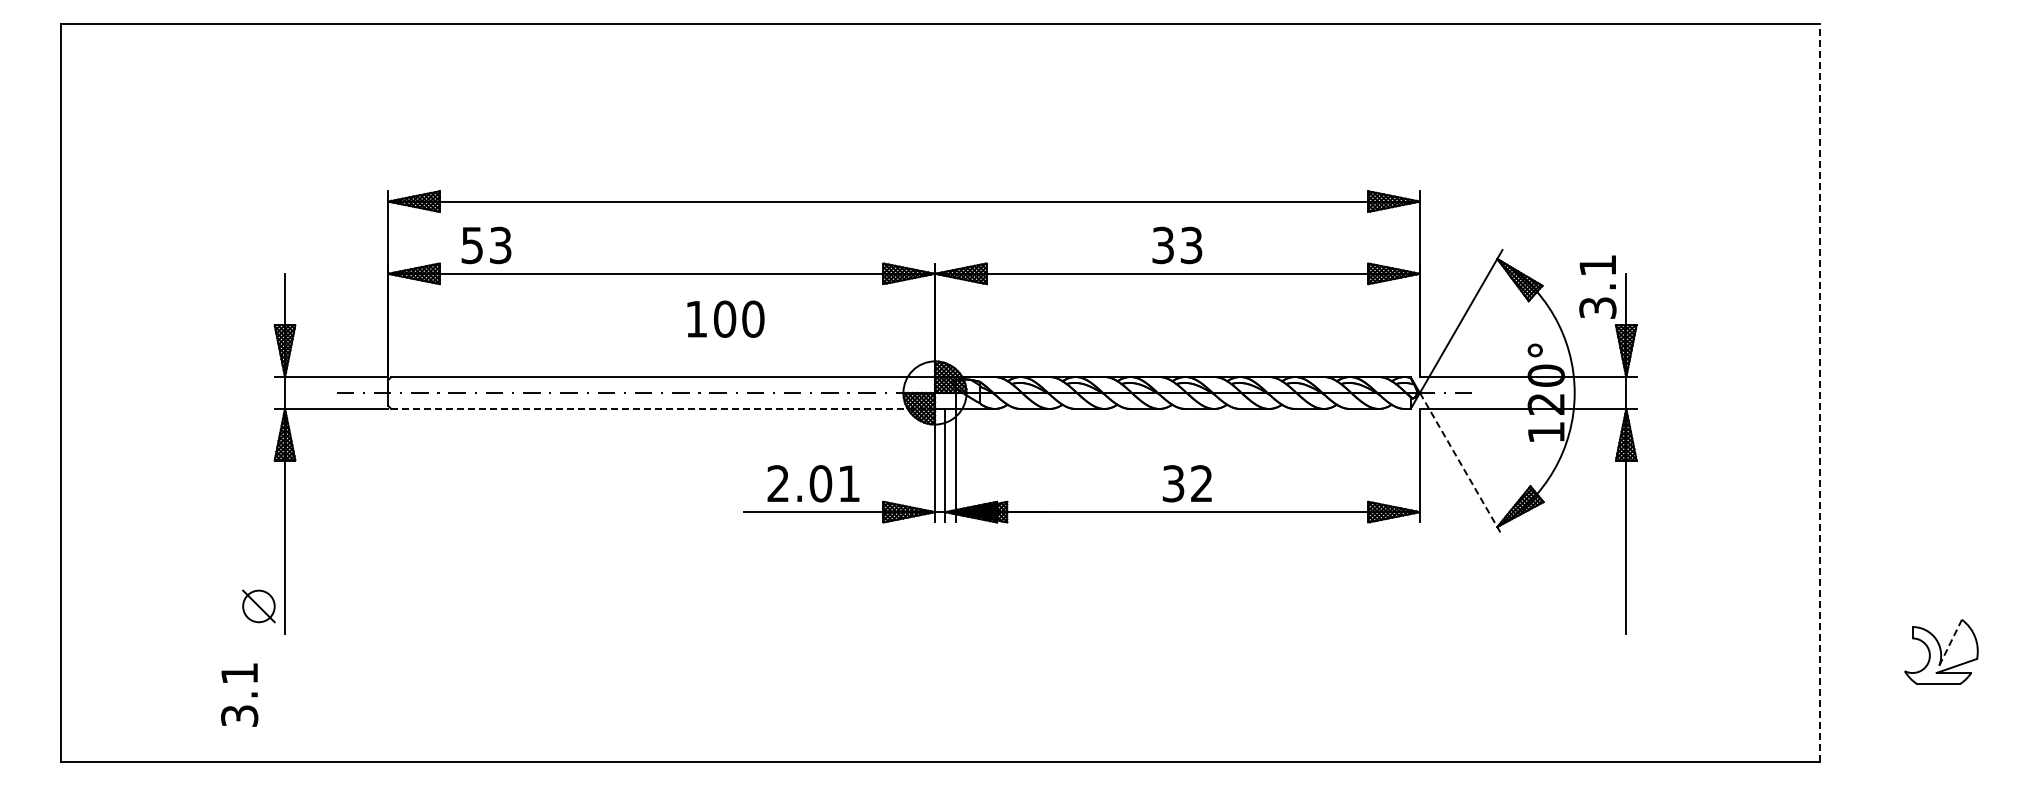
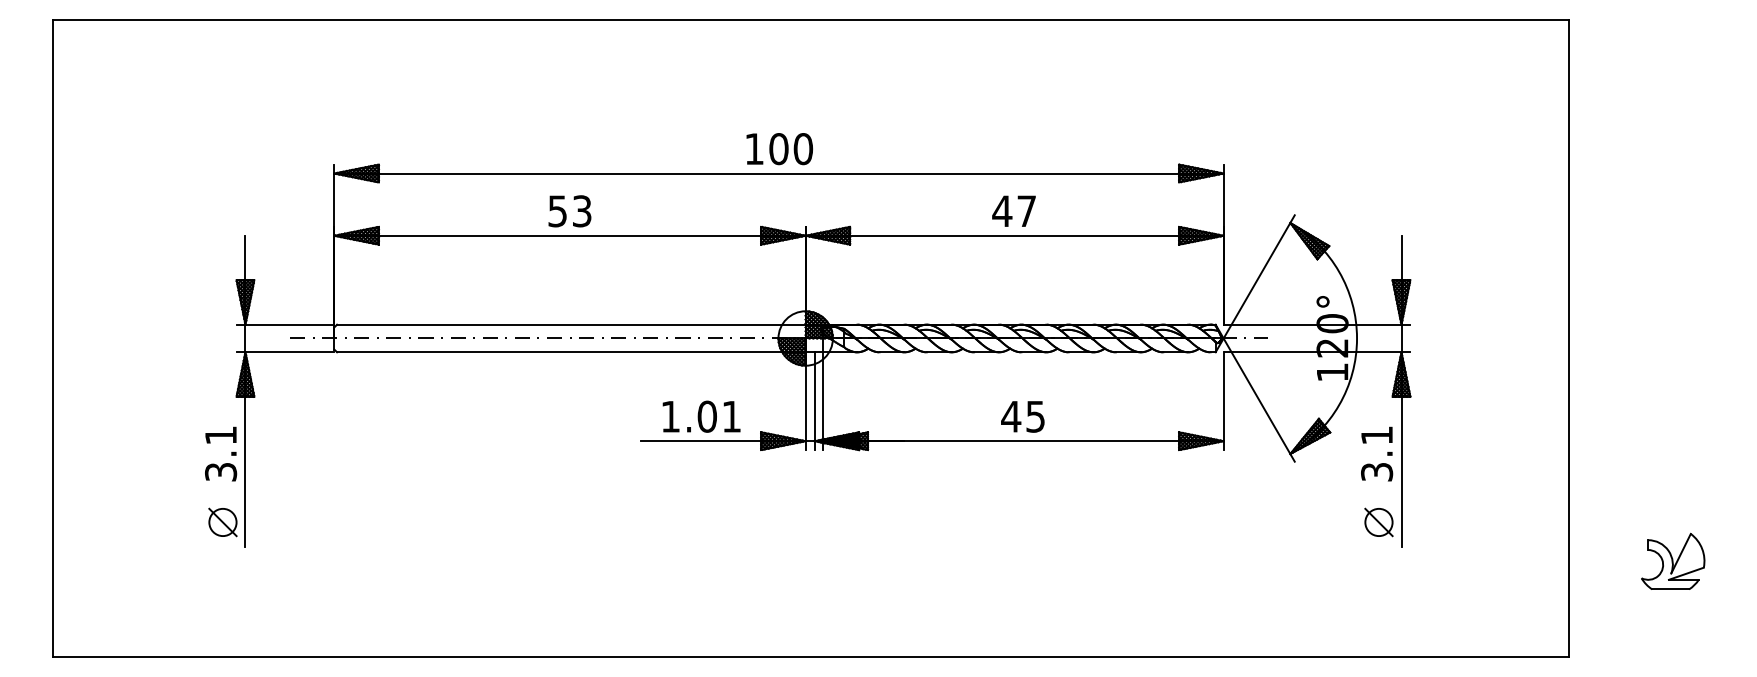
text: (486, 245) -> (569, 211), moved
text: (1176, 245) -> (1013, 211), 33 -> 47
text: (1597, 286) -> (1376, 453), moved
text: (725, 318) -> (779, 148), moved
line: (1820, 392) -> (1568, 338), dashed -> solid
line: (663, 408) -> (571, 351), dashed -> solid
line: (1461, 464) -> (1259, 400), dashed -> solid
text: (777, 483) -> (669, 416), 2.01 -> 1.01
text: (1186, 483) -> (1022, 416), 32 -> 45
part: (1599, 606) -> (1378, 522), added
line: (1950, 642) -> (1680, 553), dashed -> solid
text: (239, 694) -> (220, 453), moved

